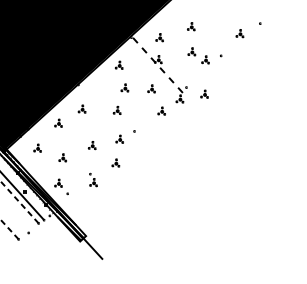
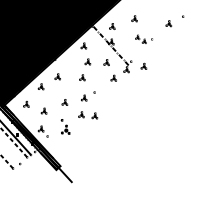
part: (203, 56) -> (143, 39), size x0.7
part: (134, 164) -> (94, 115), added
part: (93, 179) -> (65, 126), size x1.6

